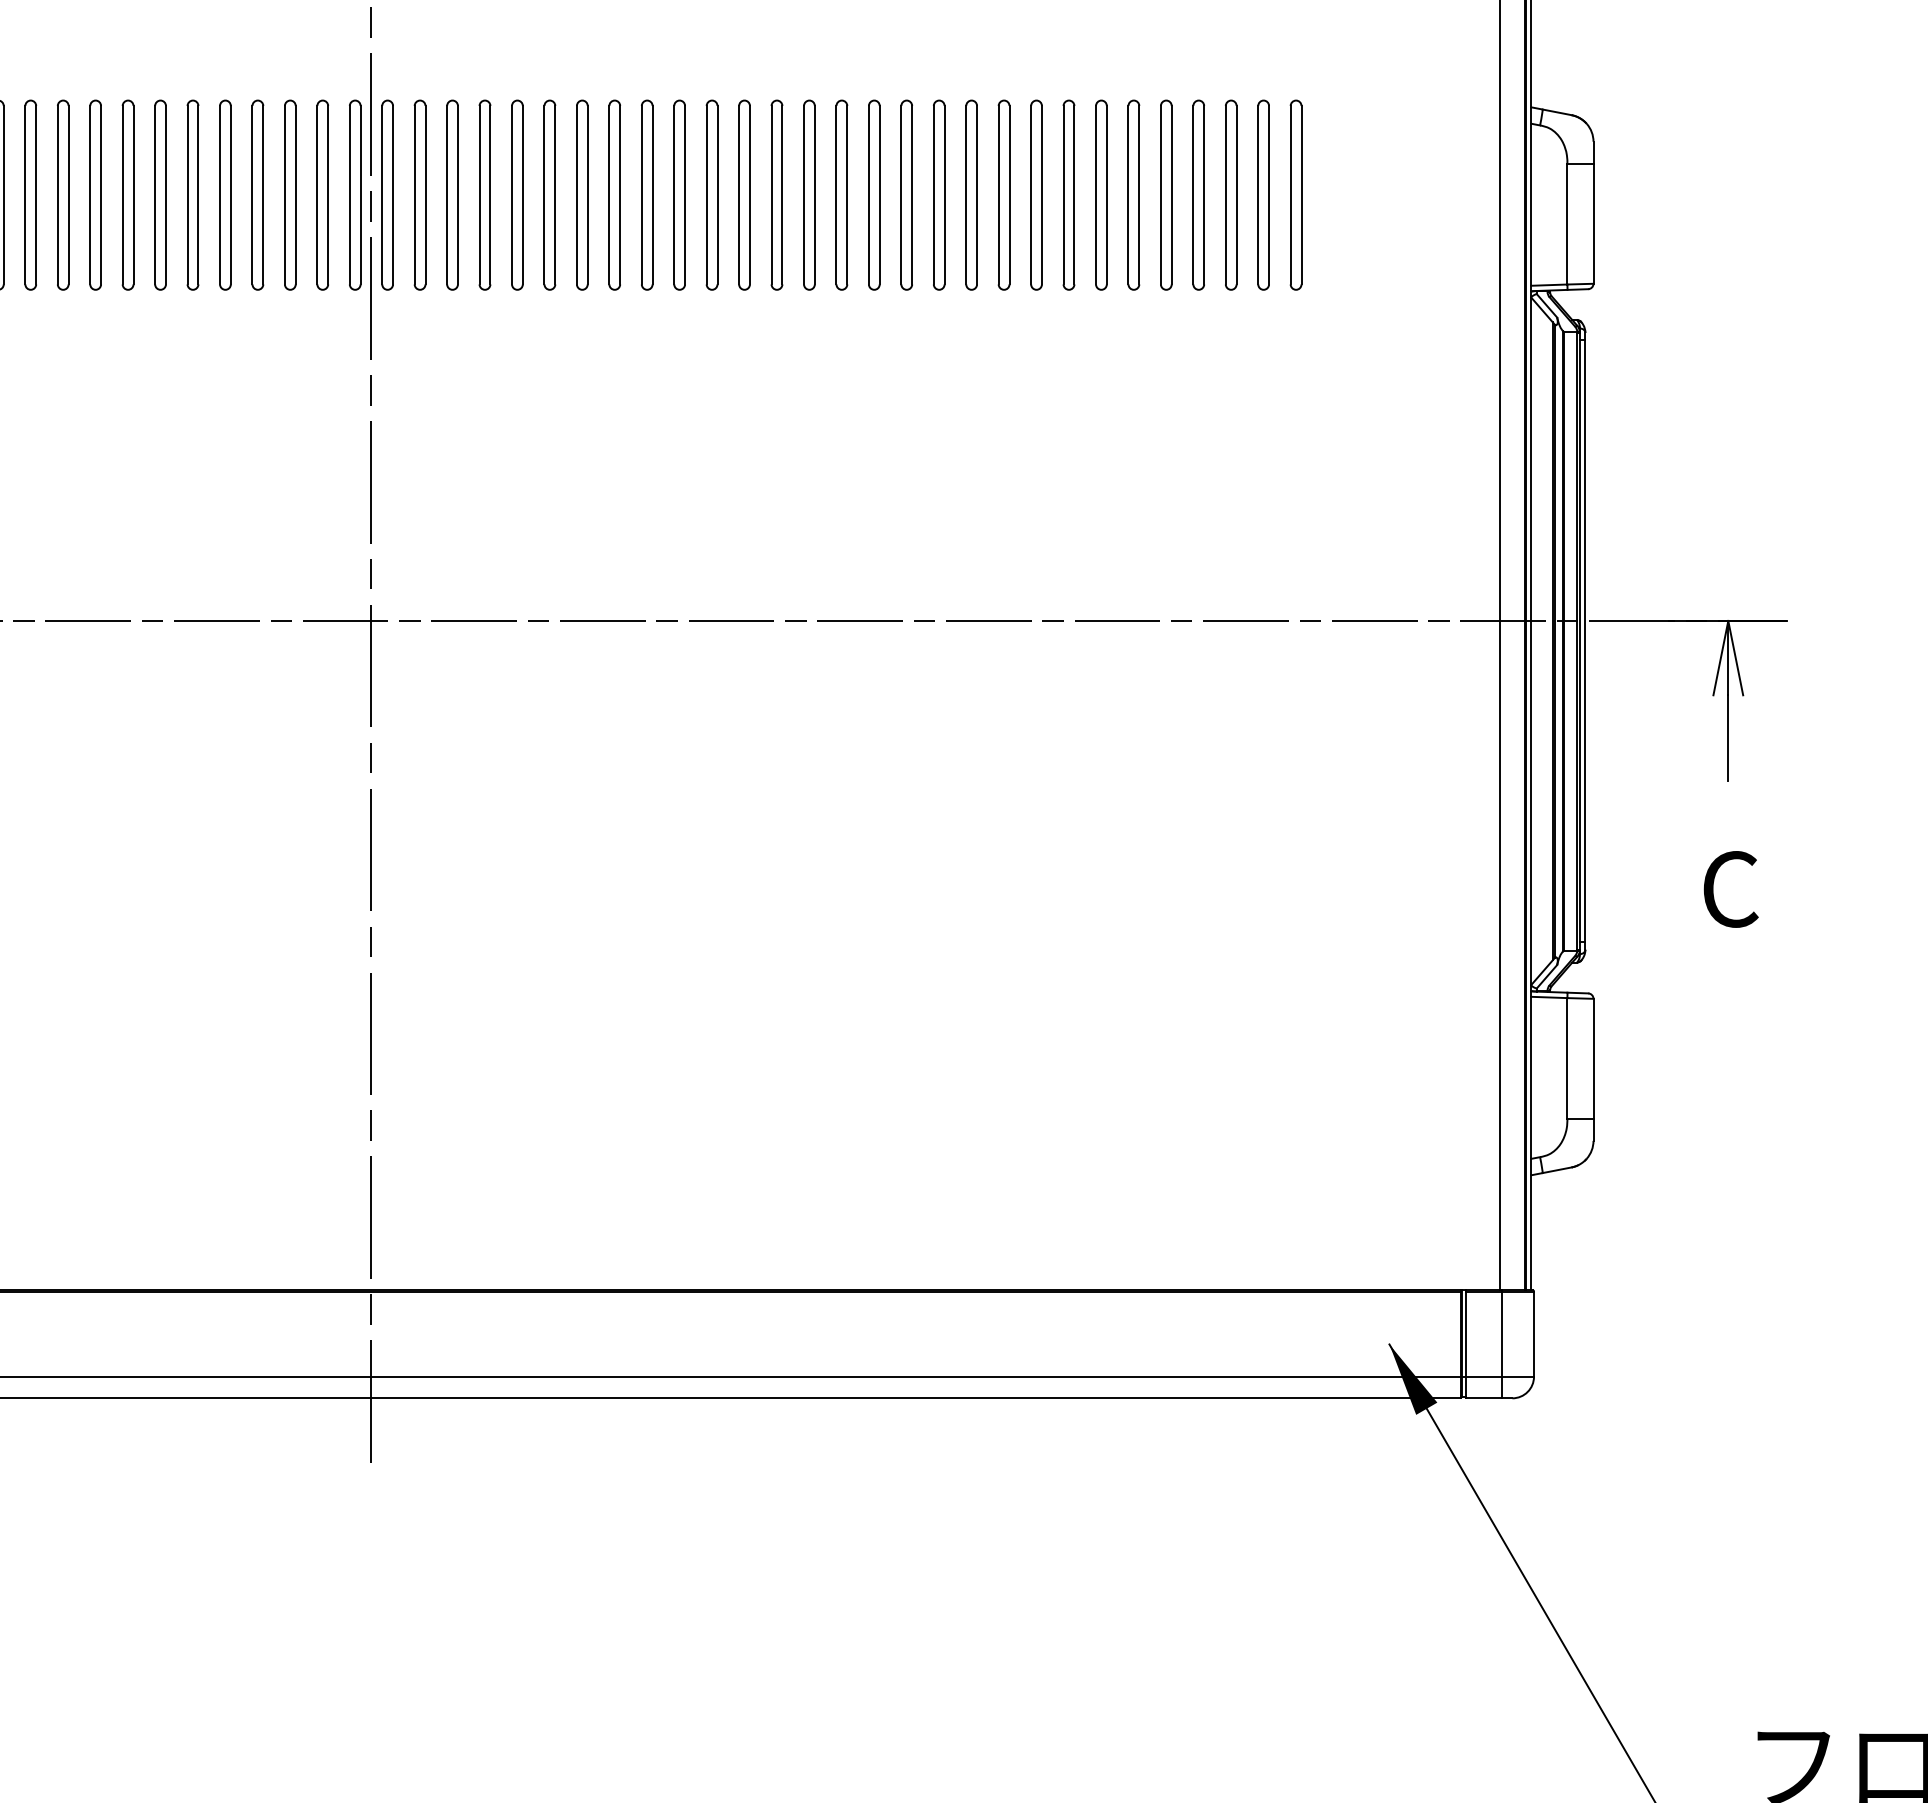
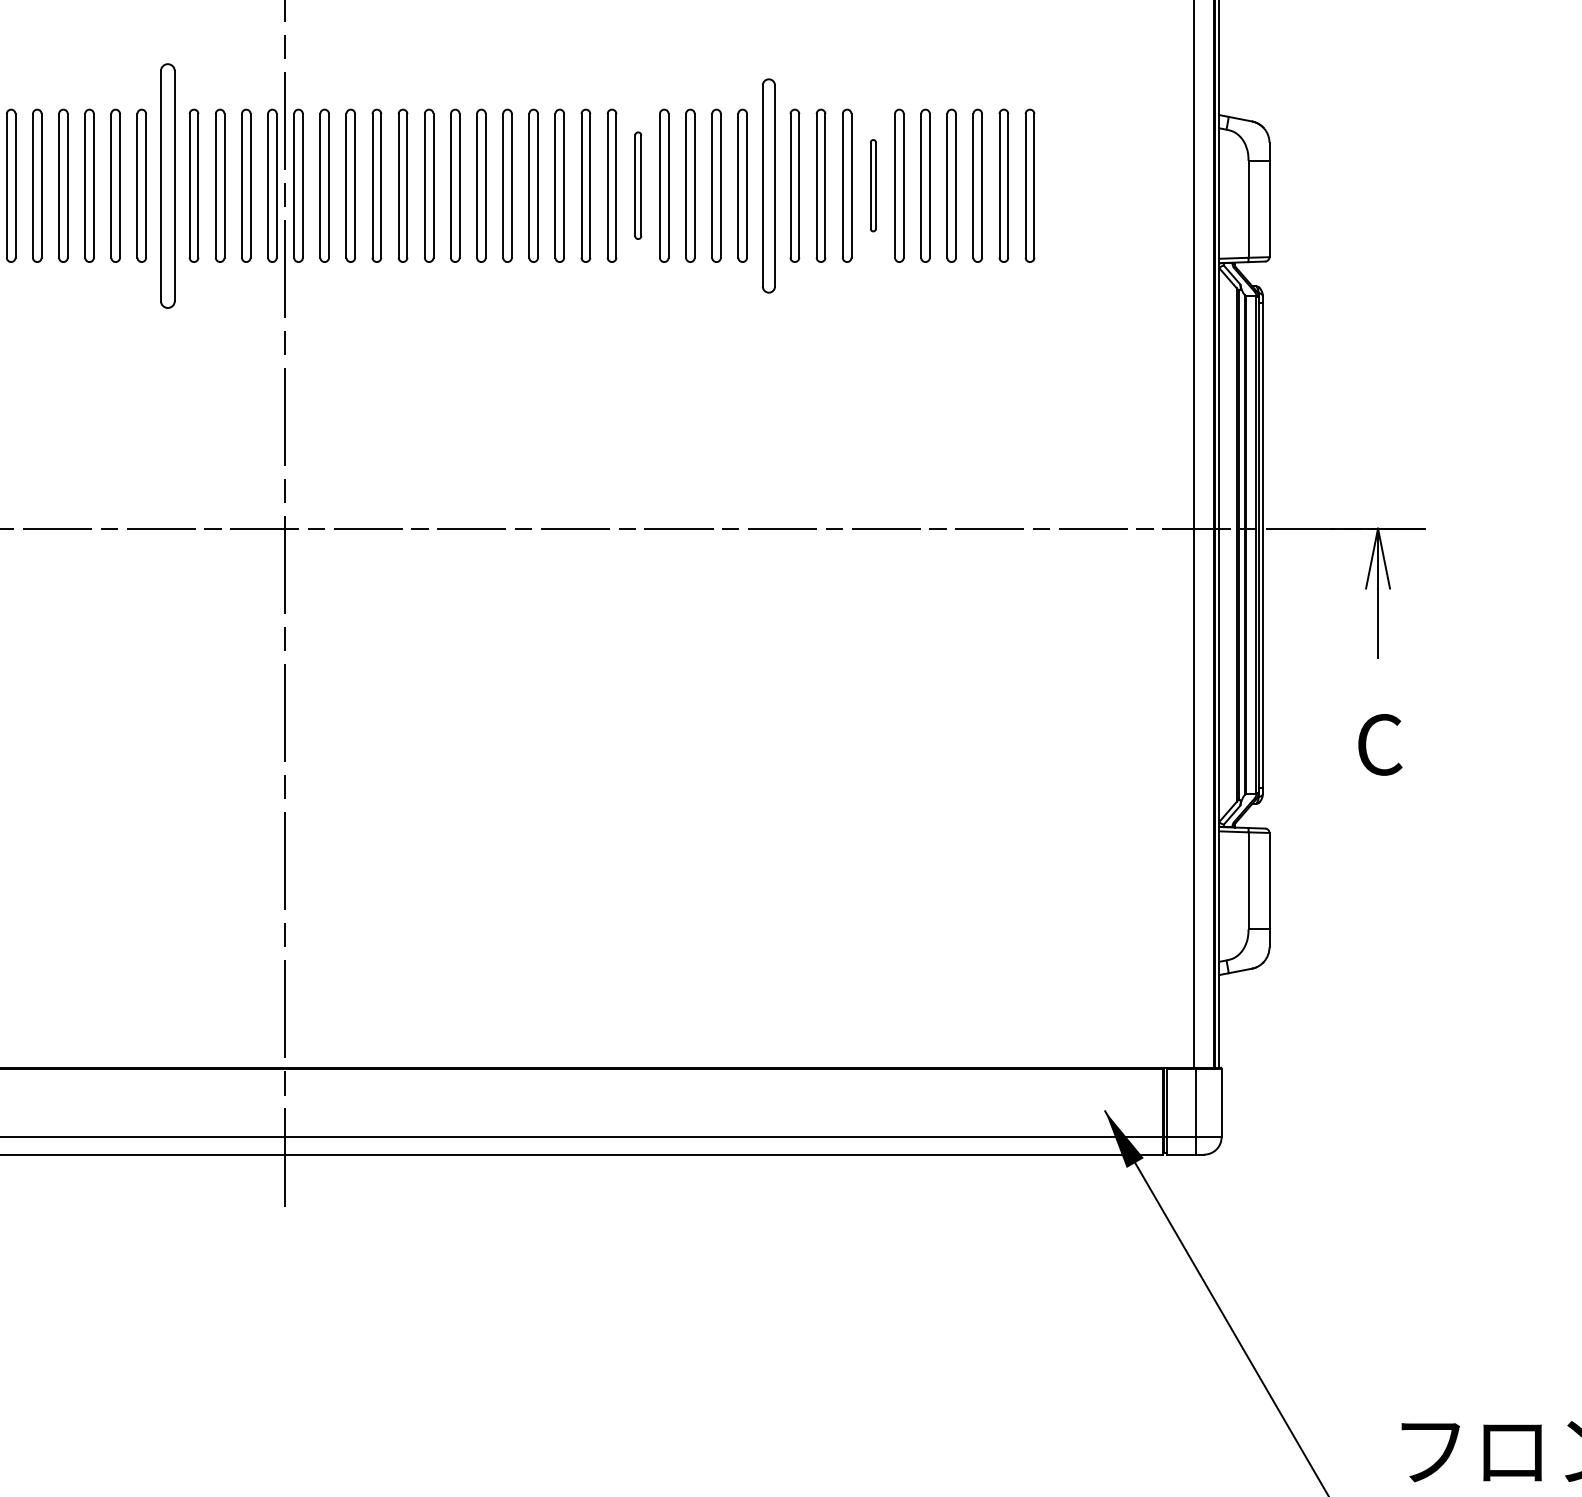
part: (224, 194) -> (167, 185), size x1.6
part: (809, 194) -> (638, 185), size x0.7
part: (971, 194) -> (768, 185), size x1.4
part: (1101, 194) -> (873, 185), size x0.6

